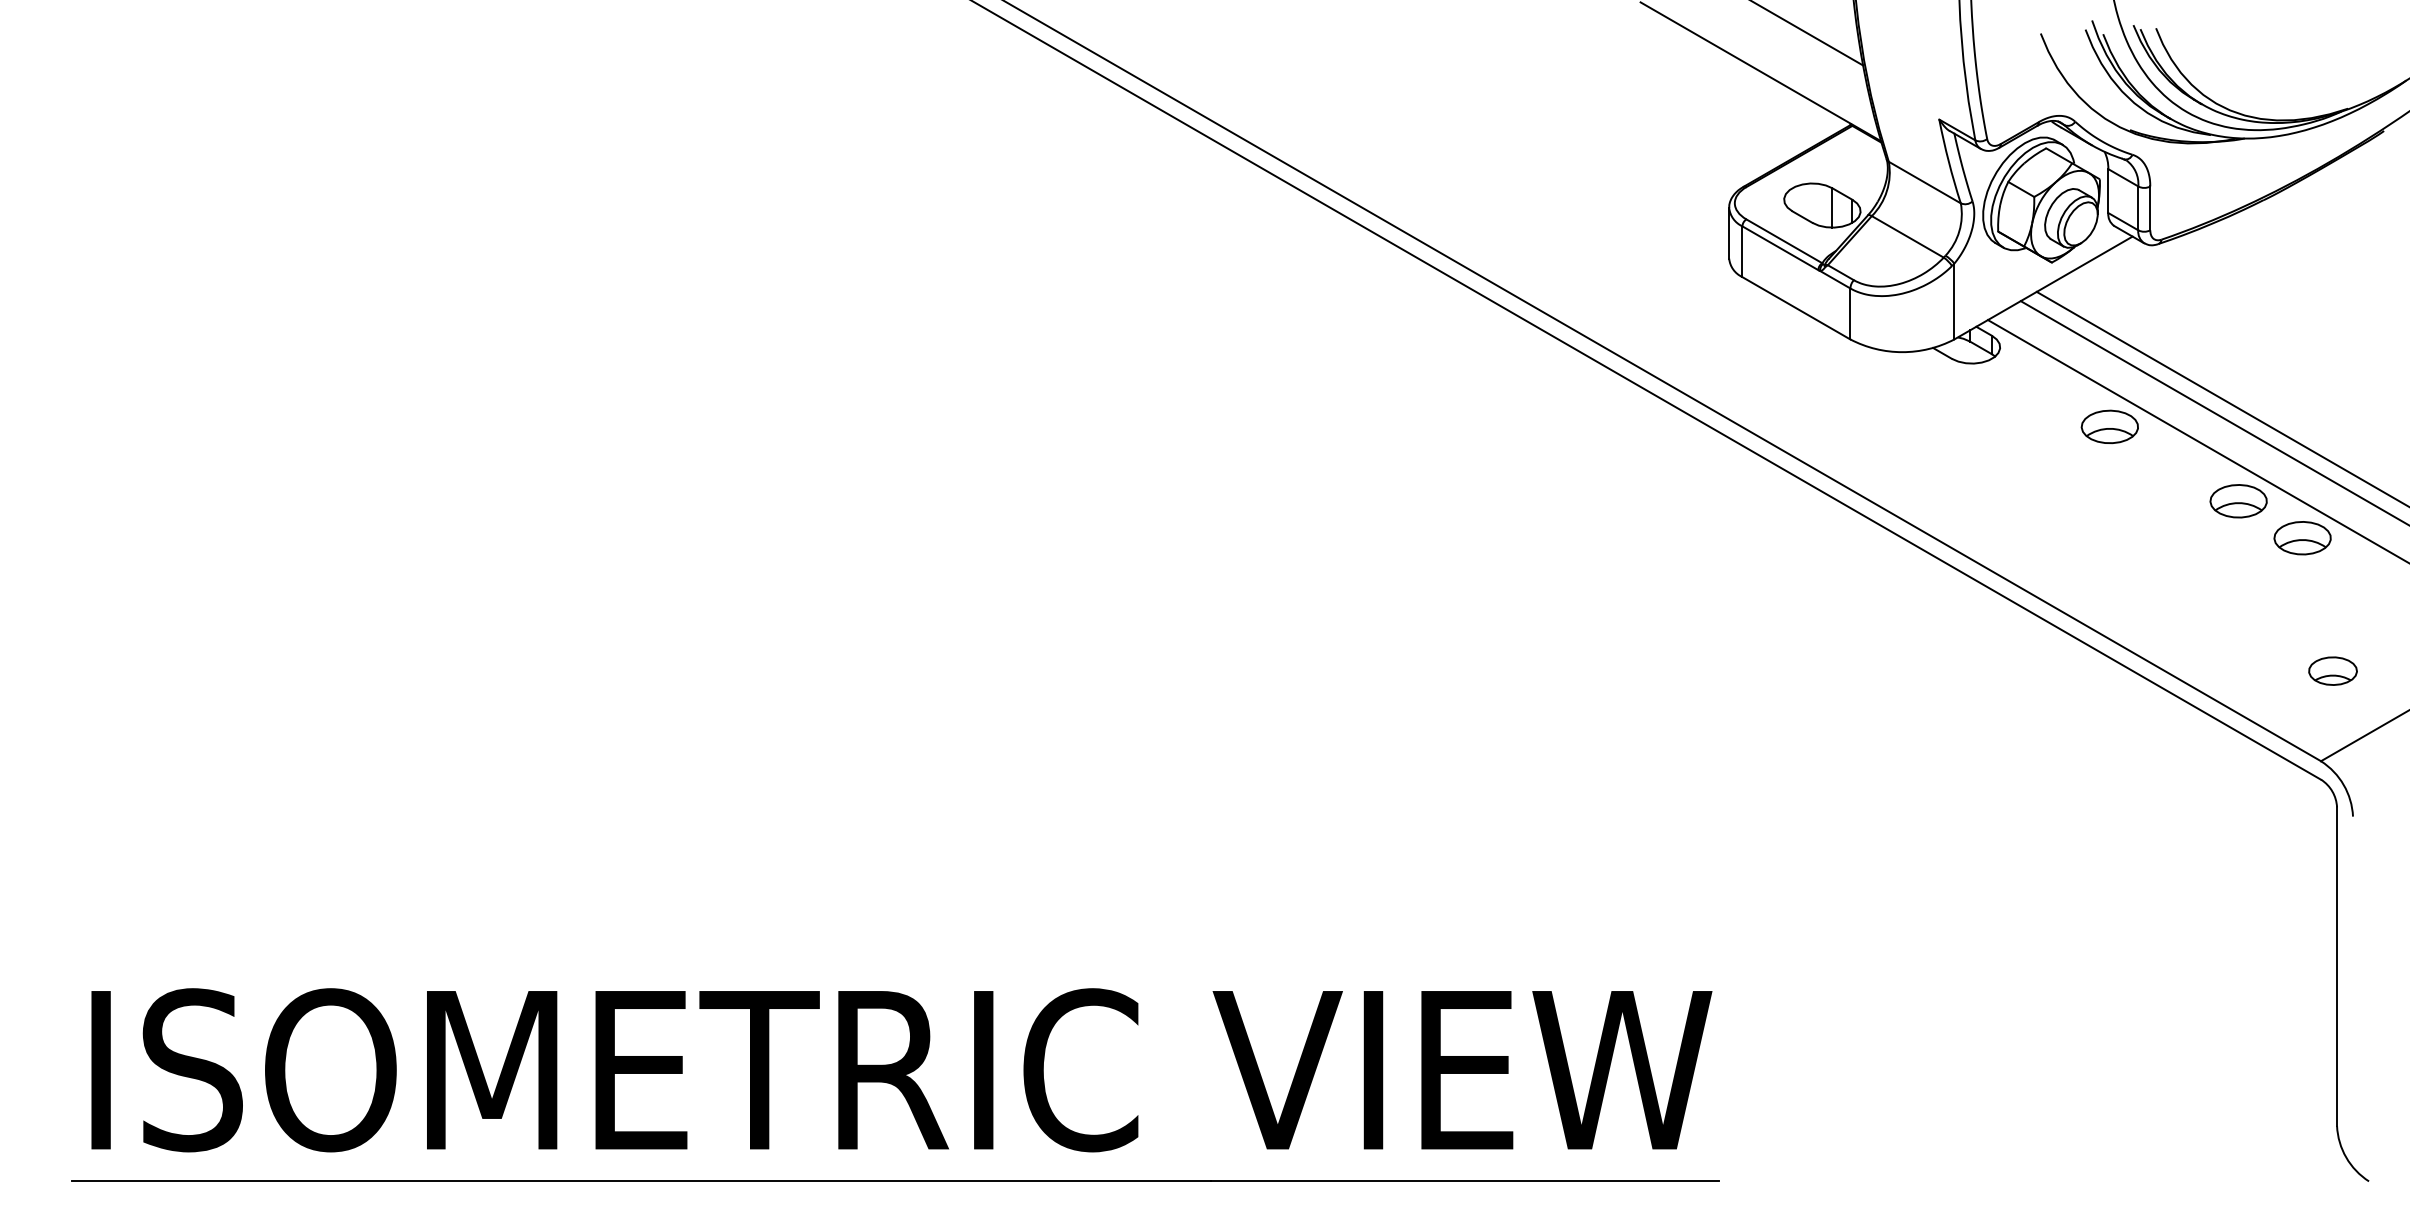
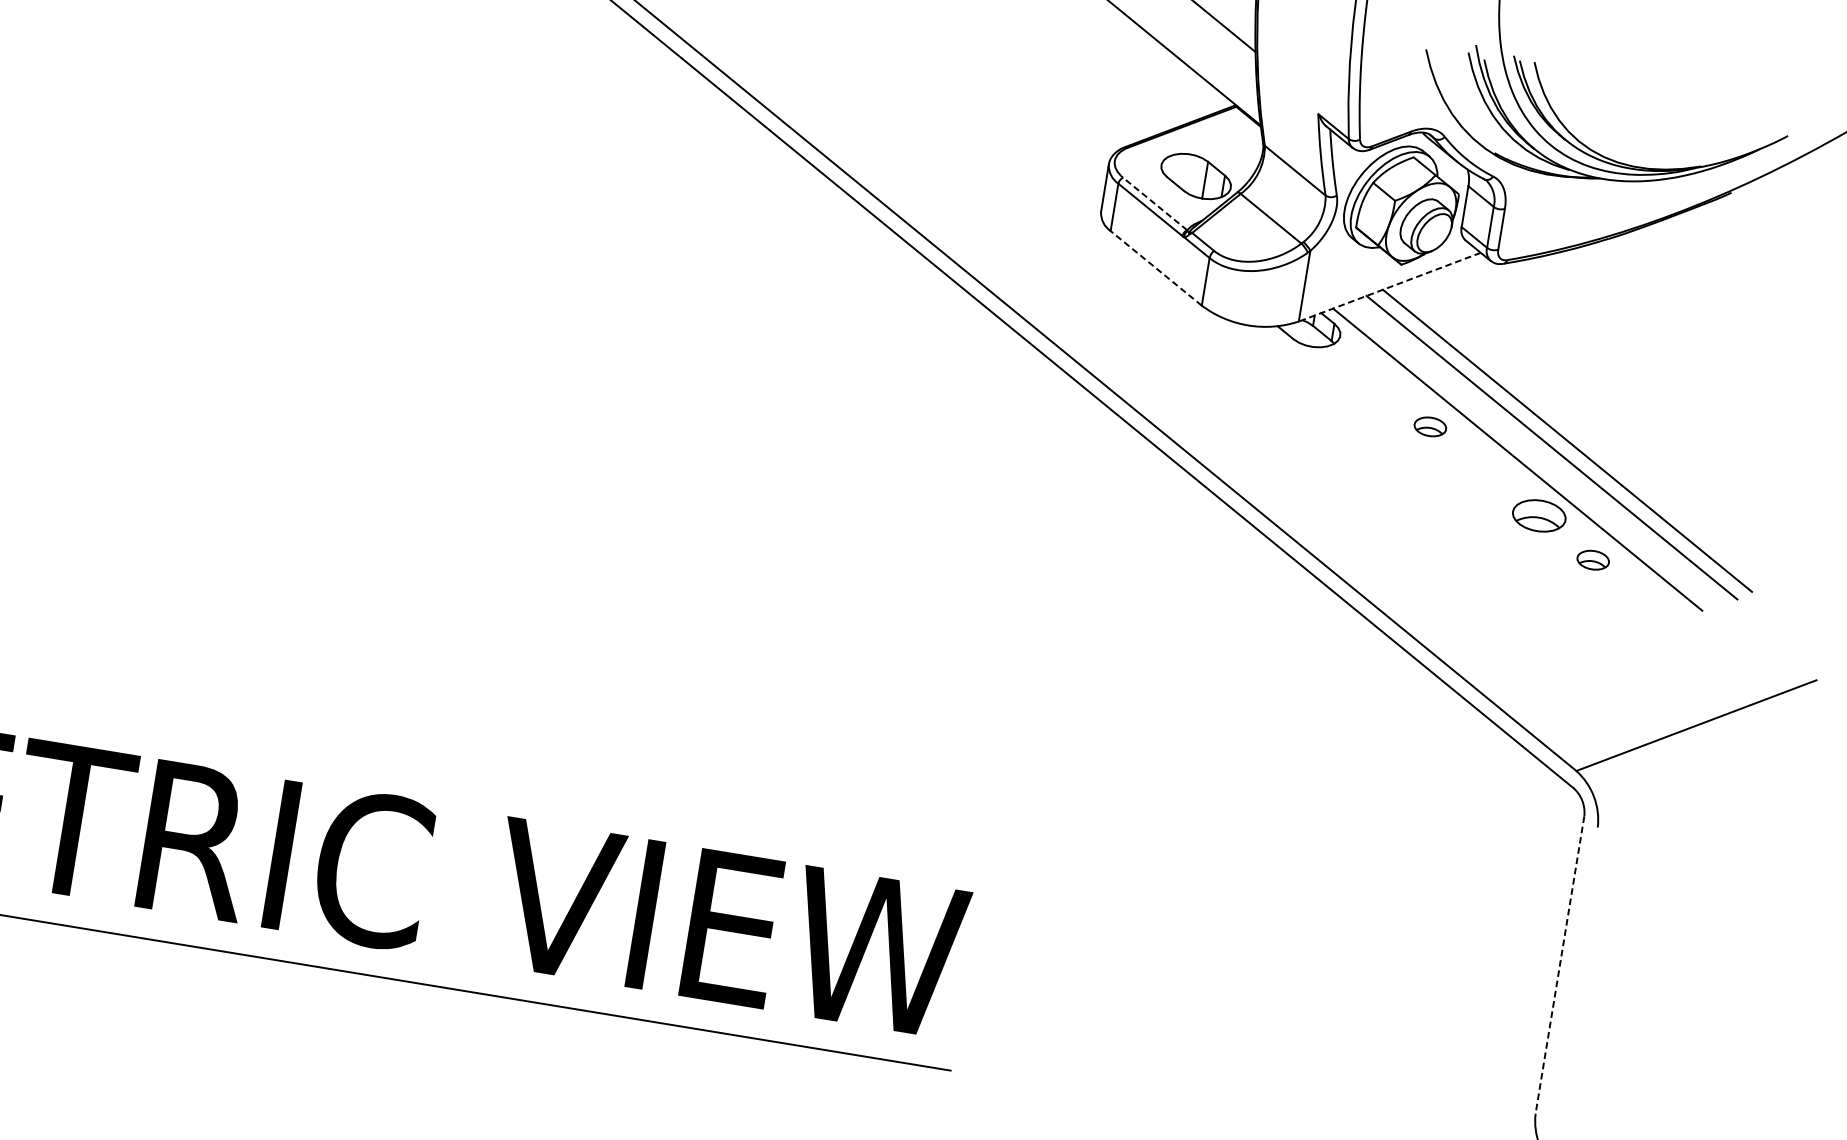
line: (1784, 241) -> (1155, 204), solid -> dashed
line: (2043, 288) -> (1389, 287), solid -> dashed
line: (1795, 308) -> (1155, 268), solid -> dashed
part: (2109, 426) -> (1430, 426), size x0.6
part: (2302, 538) -> (1593, 560), size x0.6
part: (2332, 670) -> (1600, 688), removed
line: (2337, 967) -> (1560, 965), solid -> dashed

